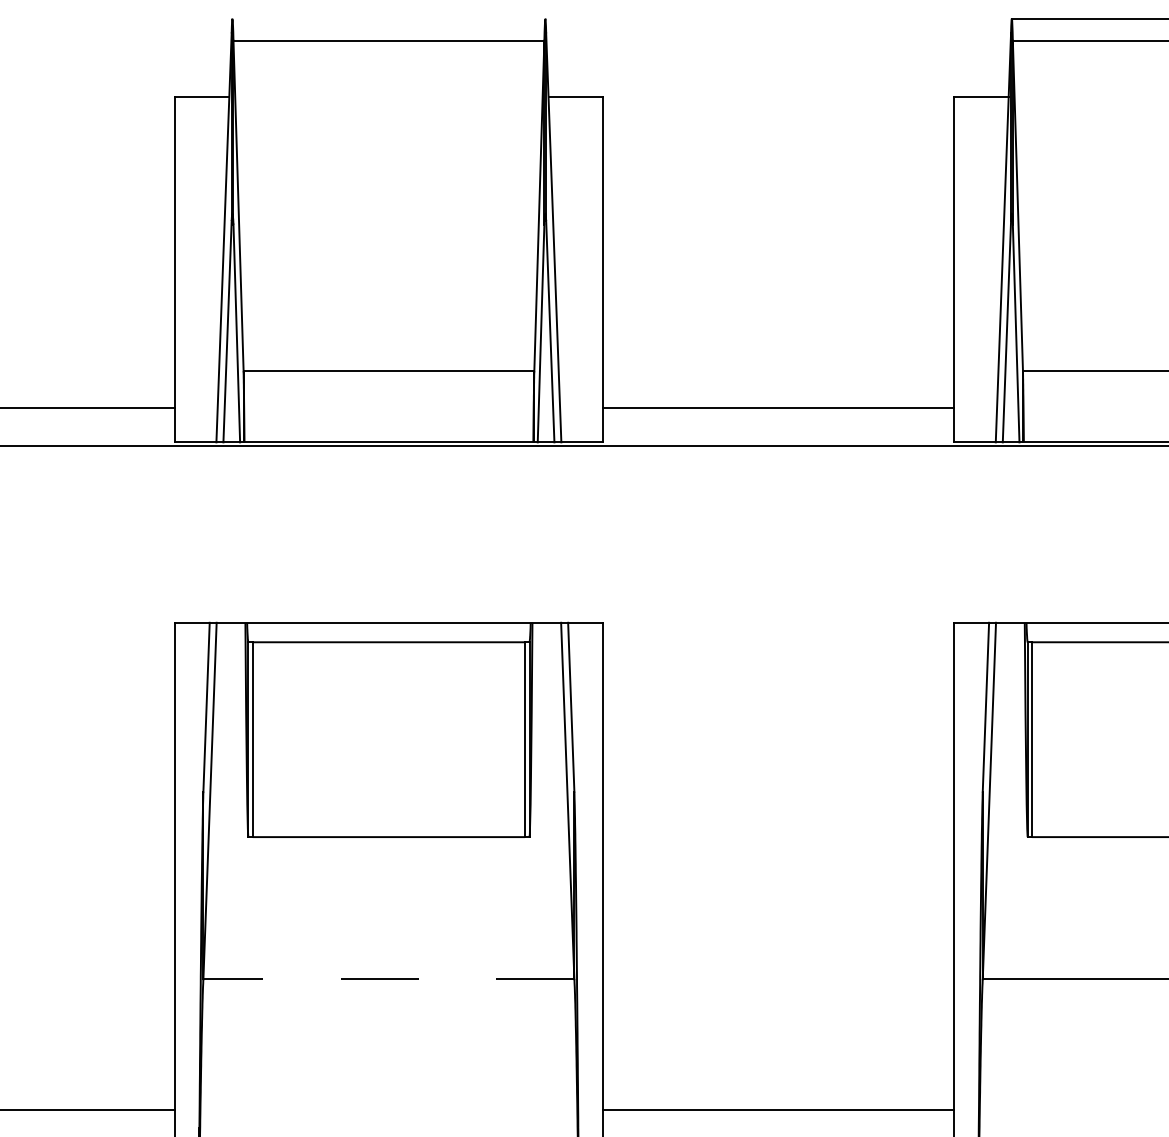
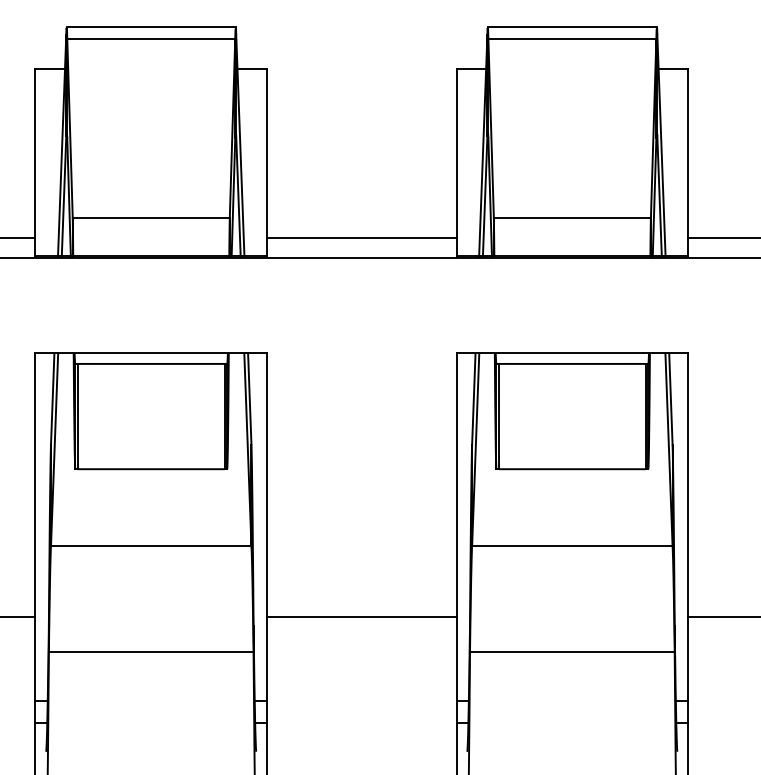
line: (387, 19) -> (150, 27), added
line: (387, 980) -> (150, 546), dashed -> solid

